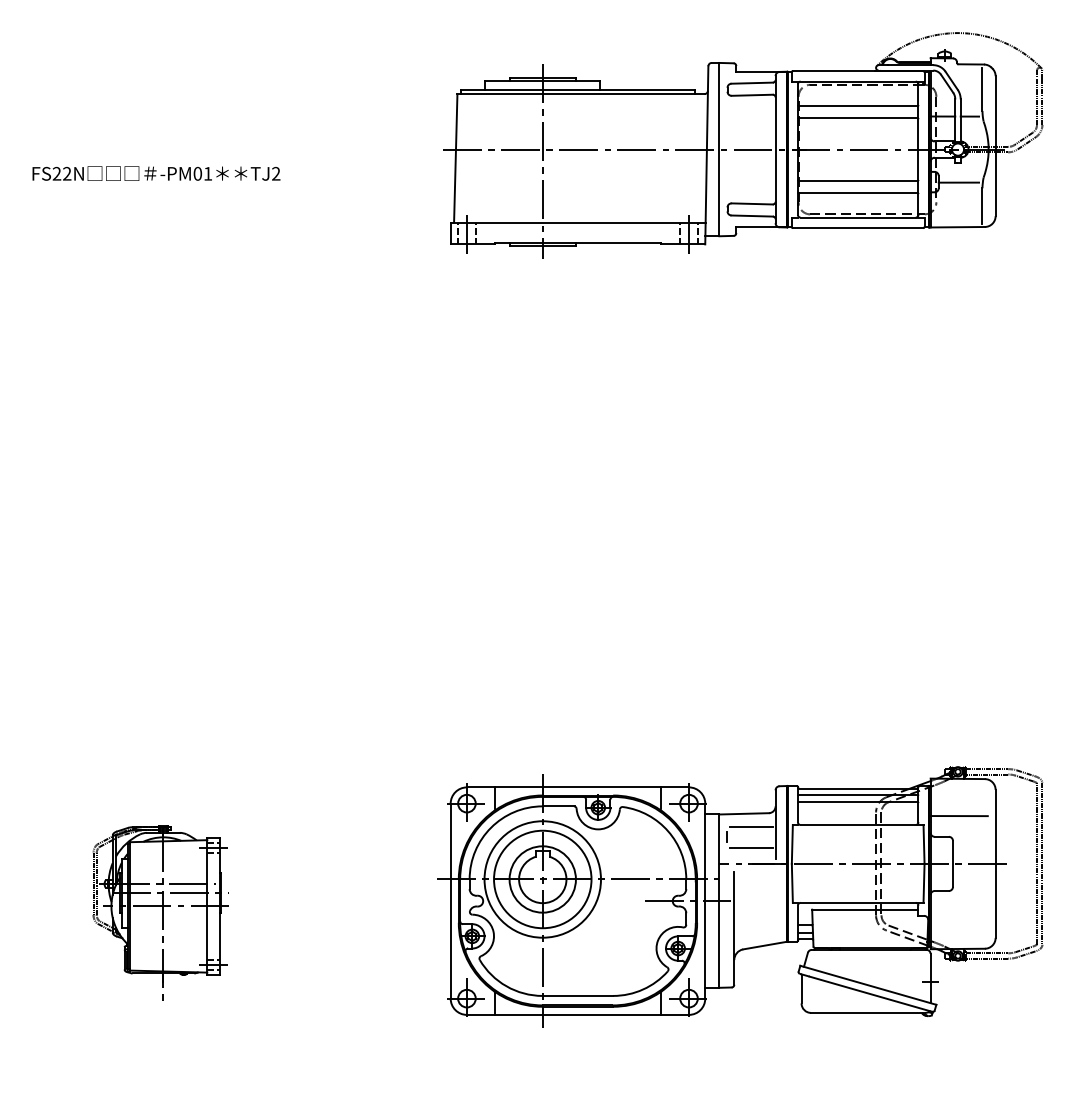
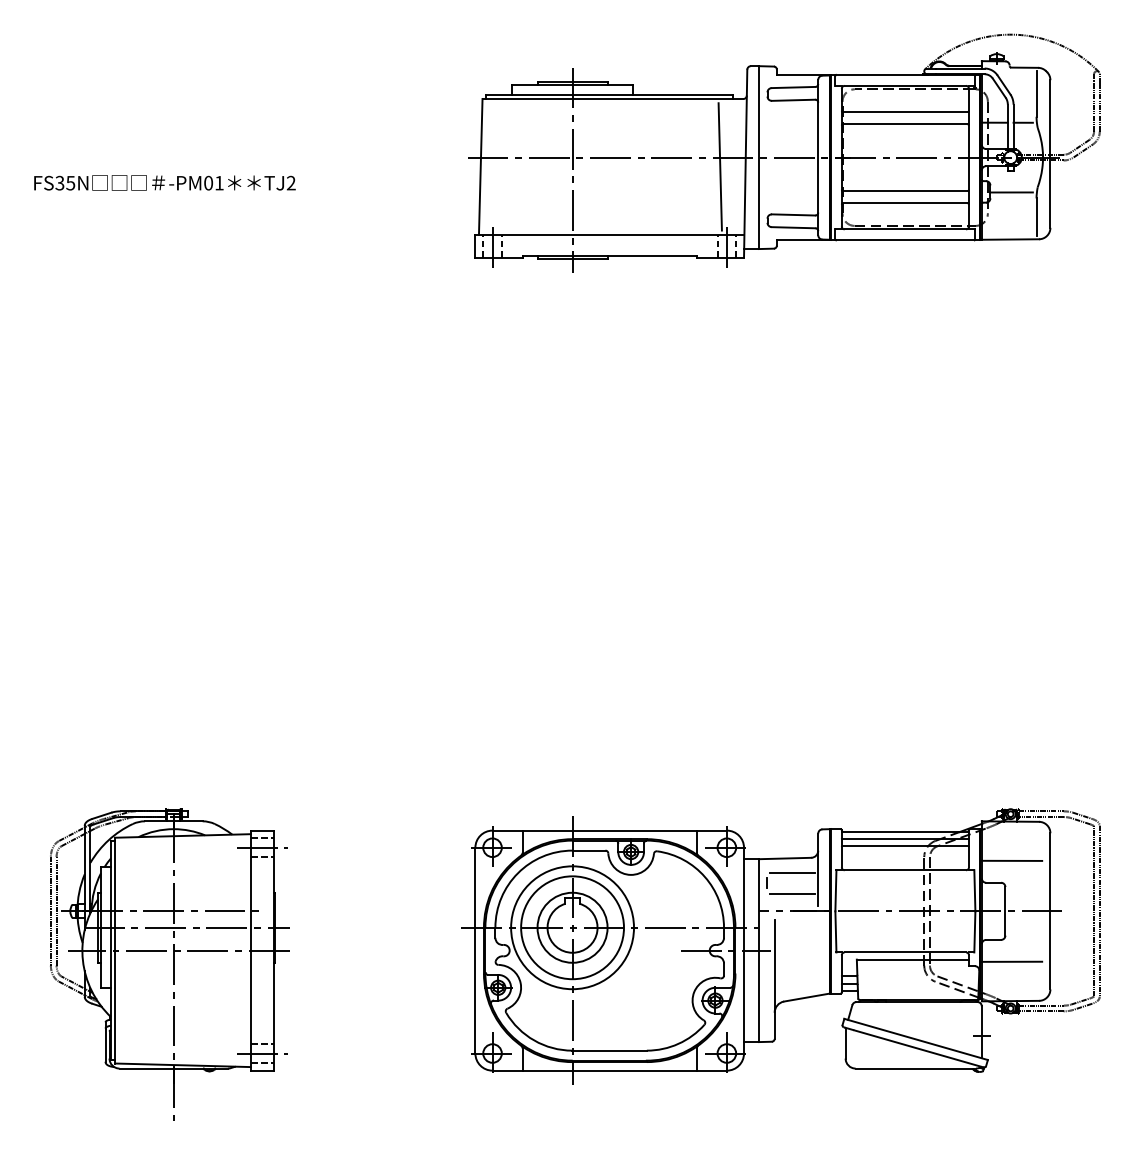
line: (682, 158) -> (719, 166), added
text: (62, 173) -> (65, 182), FS22N -> FS35N
line: (958, 911) -> (1011, 961), added
part: (160, 914) -> (169, 964), size x1.67

